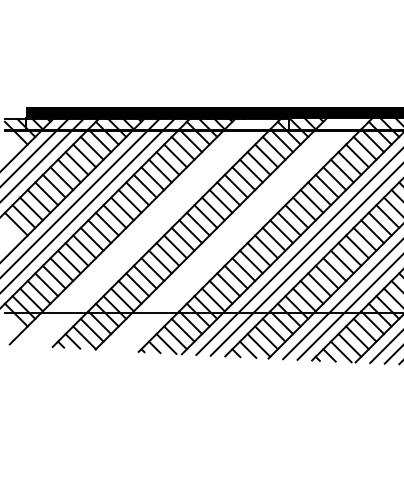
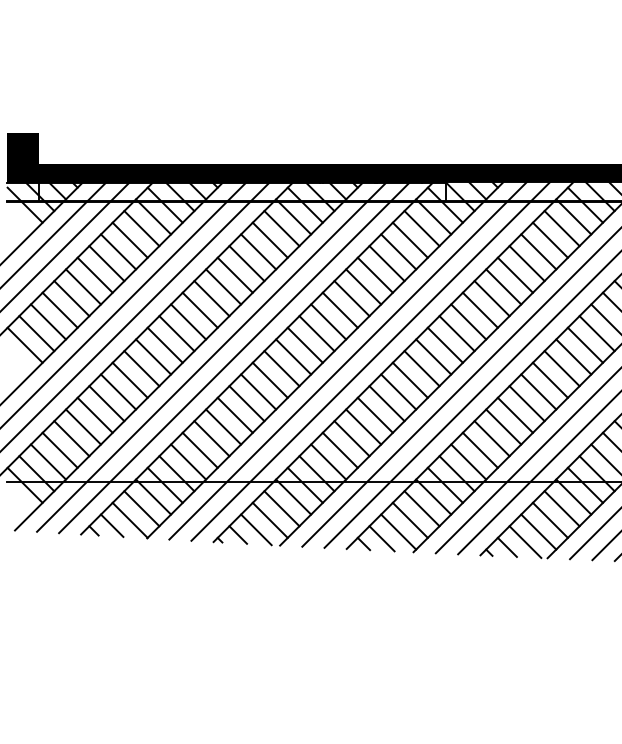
fill: (14, 102) -> (22, 157), added
line: (137, 231) -> (211, 356), added
line: (152, 231) -> (234, 356), added
line: (226, 233) -> (348, 359), added
line: (240, 234) -> (370, 361), added

